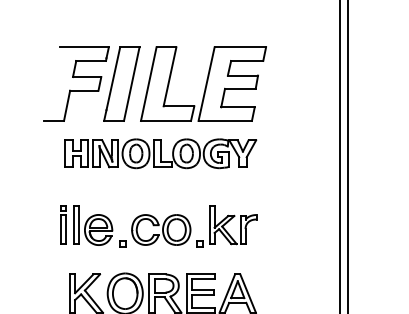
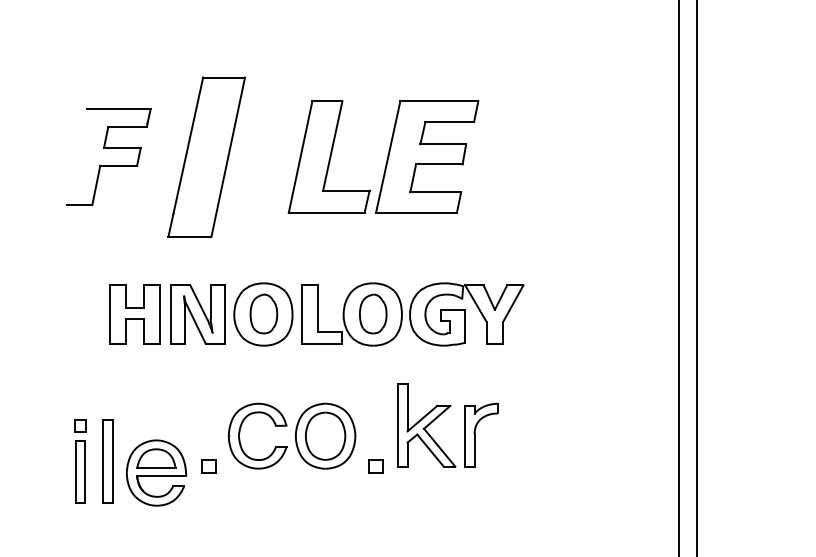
part: (76, 83) -> (108, 155), size x0.6
part: (203, 83) -> (383, 155), size x0.7
part: (160, 153) -> (316, 313), moved
part: (188, 226) -> (351, 428), moved

